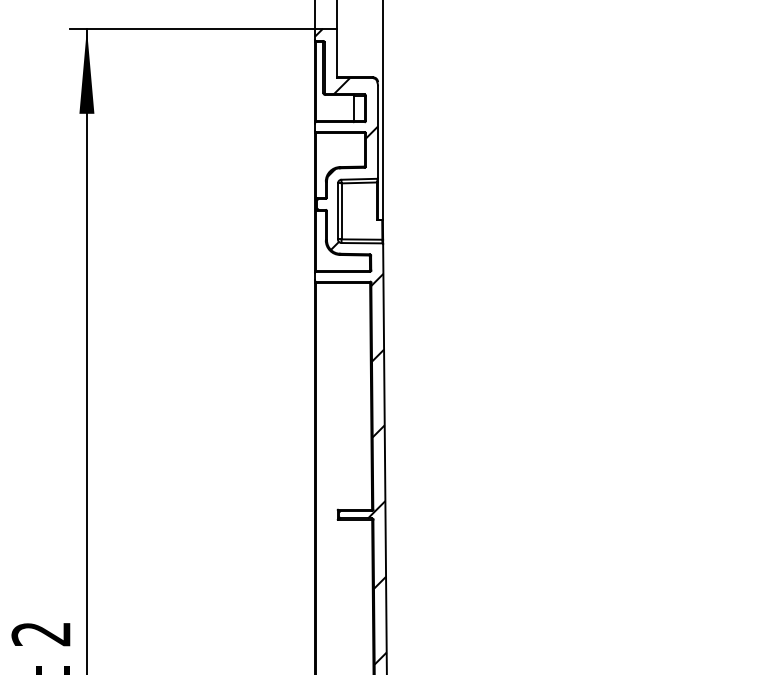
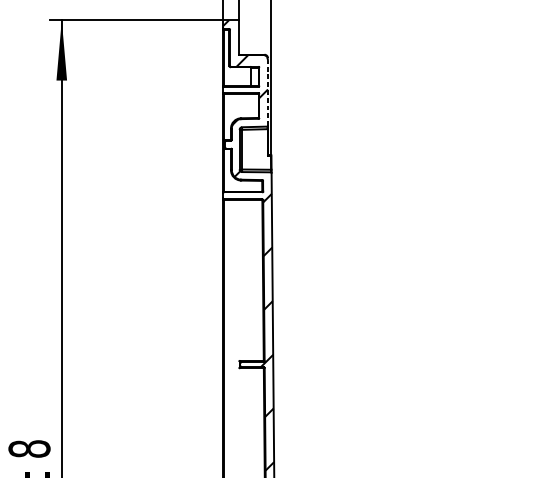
line: (378, 132) -> (268, 93), solid -> dashed
text: (41, 633) -> (29, 448), 2 -> 8

